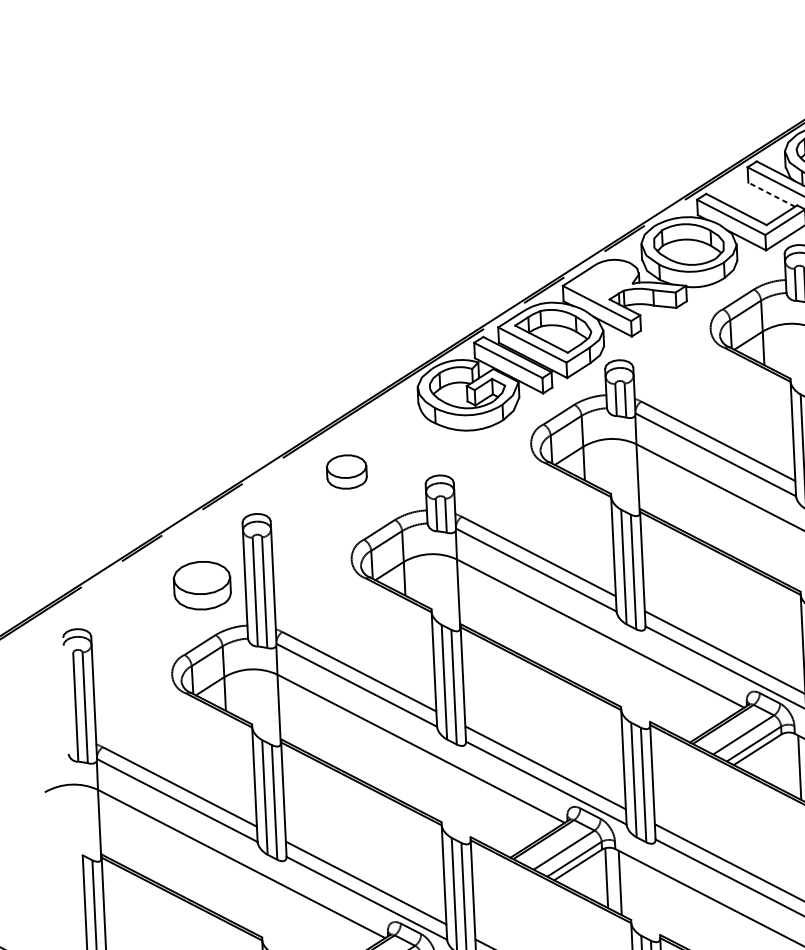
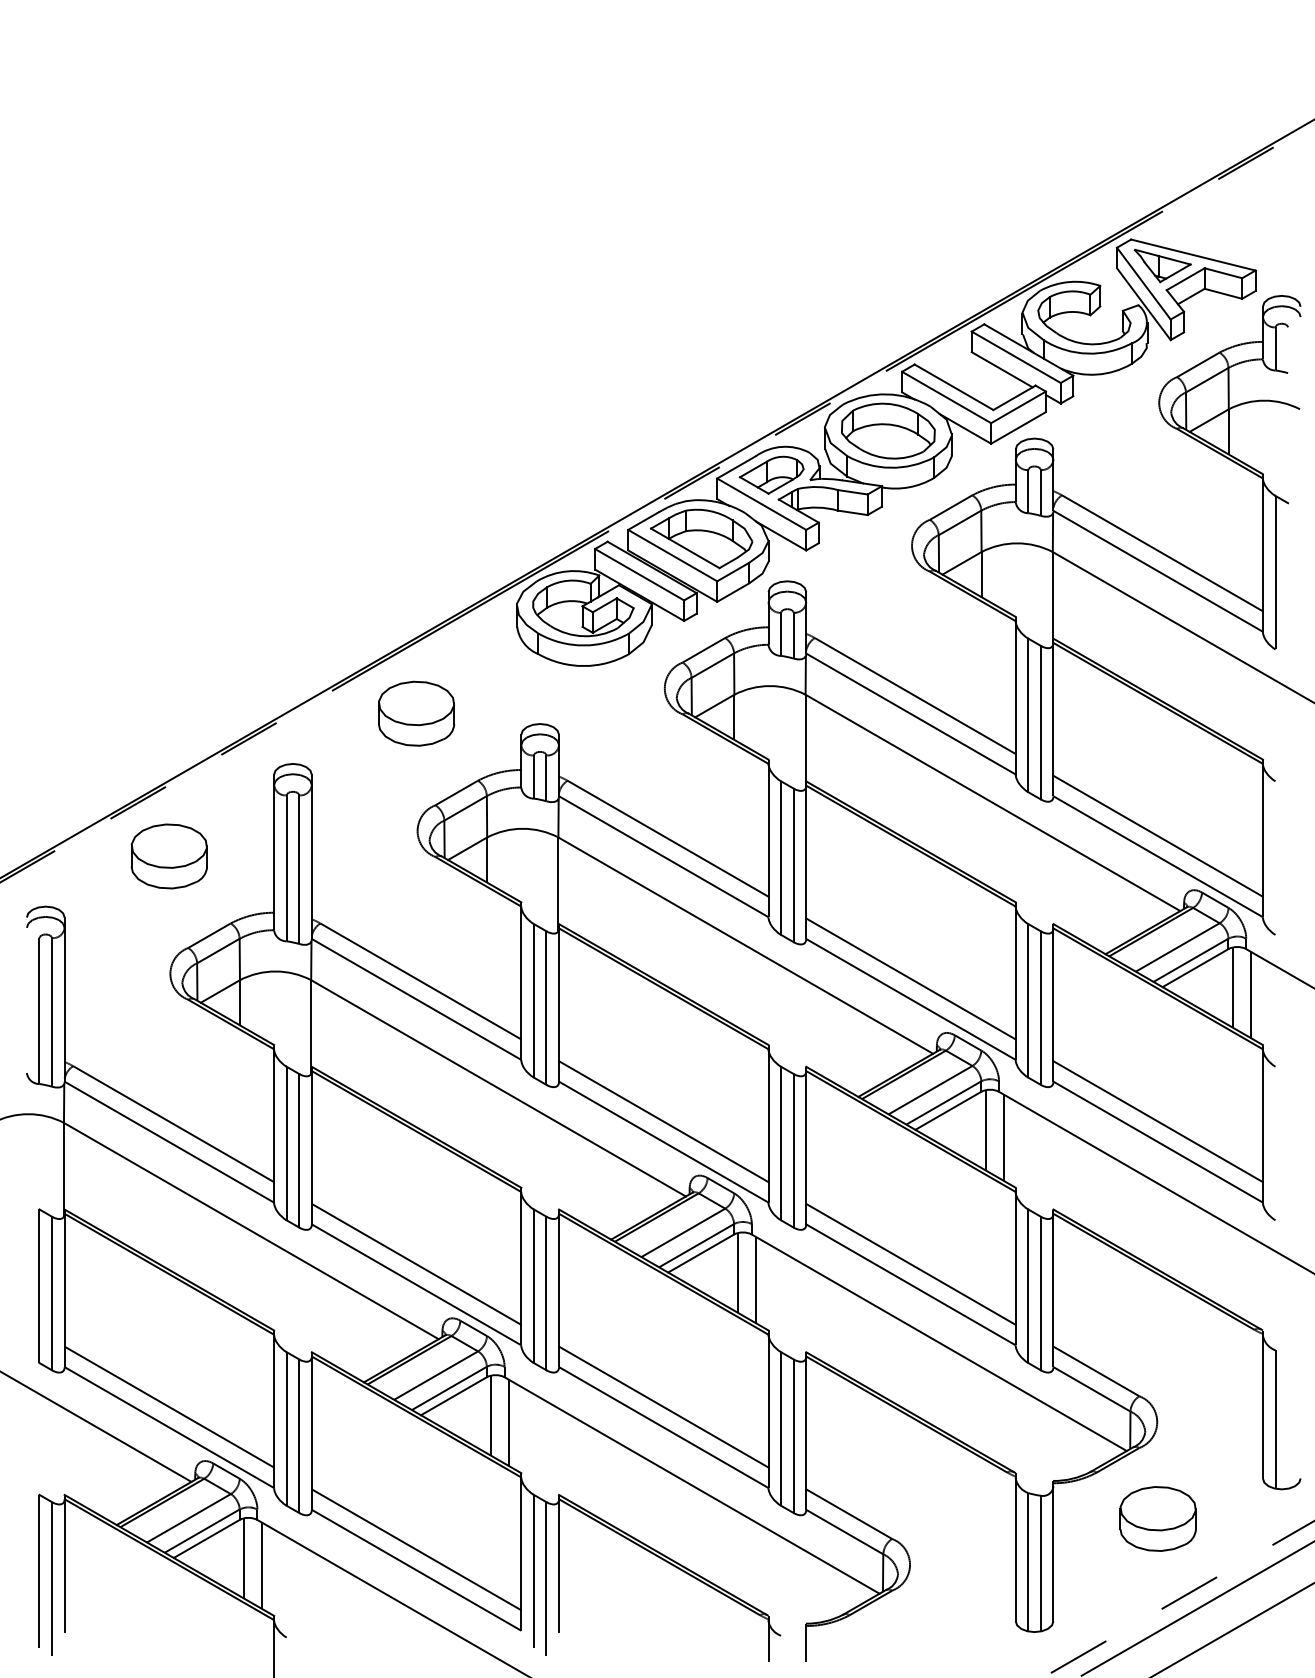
line: (771, 194) -> (1001, 369), dashed -> solid
part: (603, 281) -> (771, 474), added
part: (346, 471) -> (416, 713), size x1.43
part: (201, 585) -> (168, 856), moved
line: (786, 763) -> (985, 1130), added

